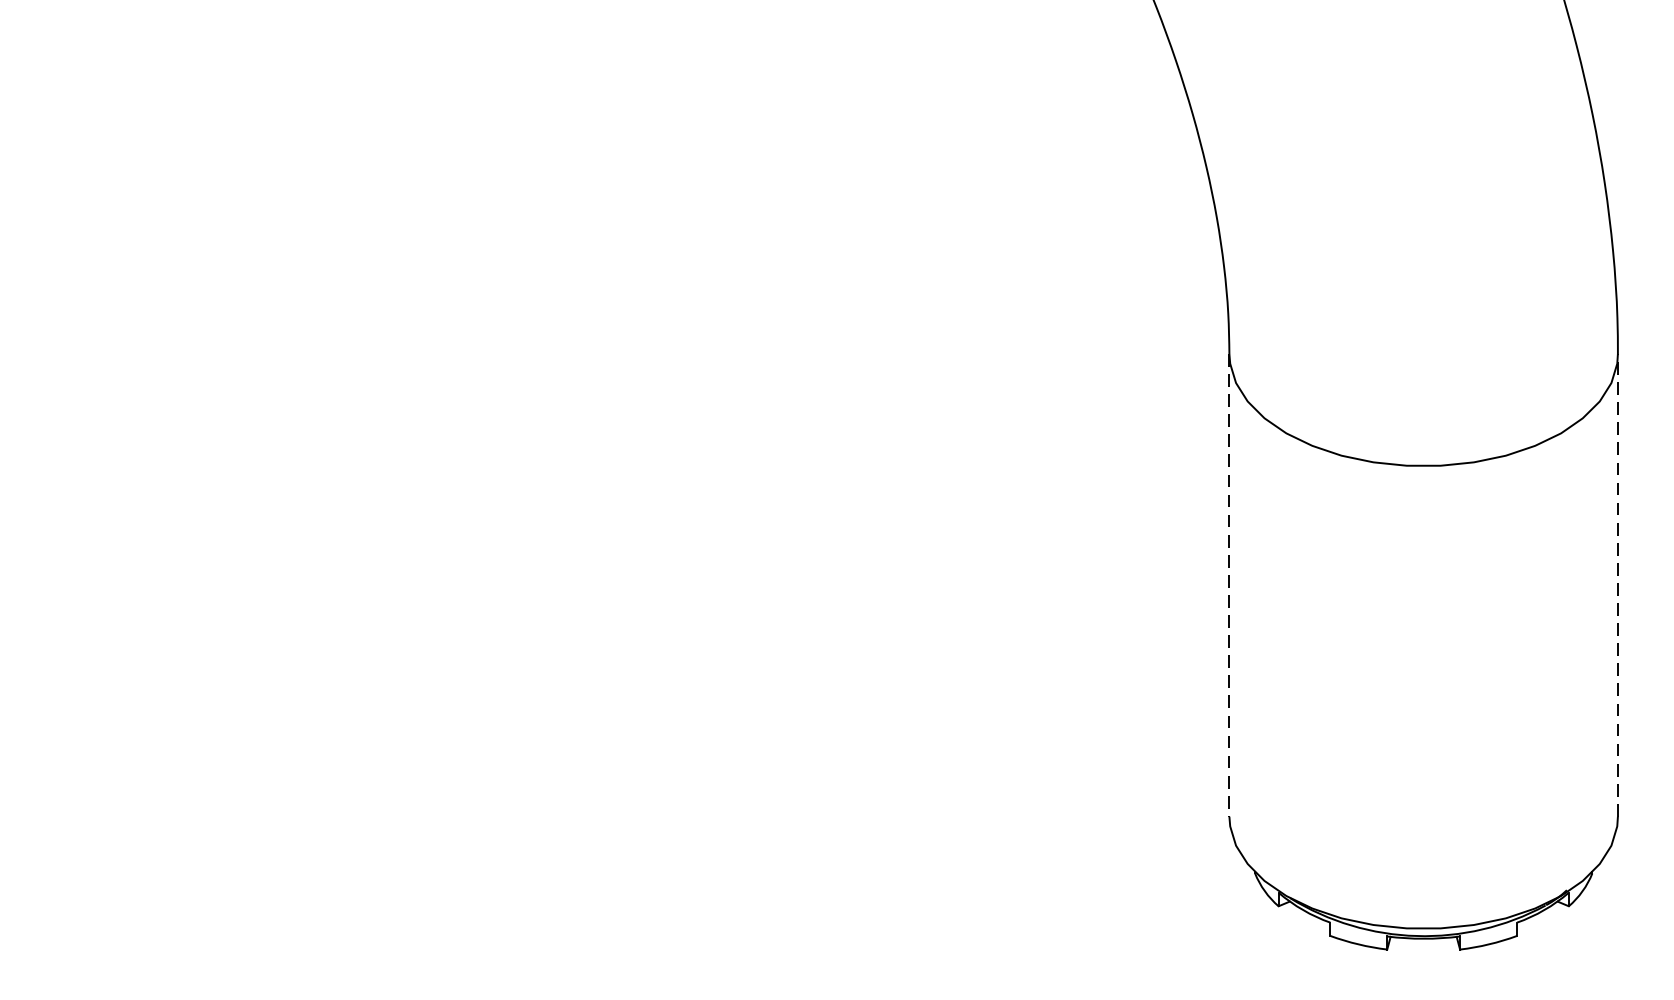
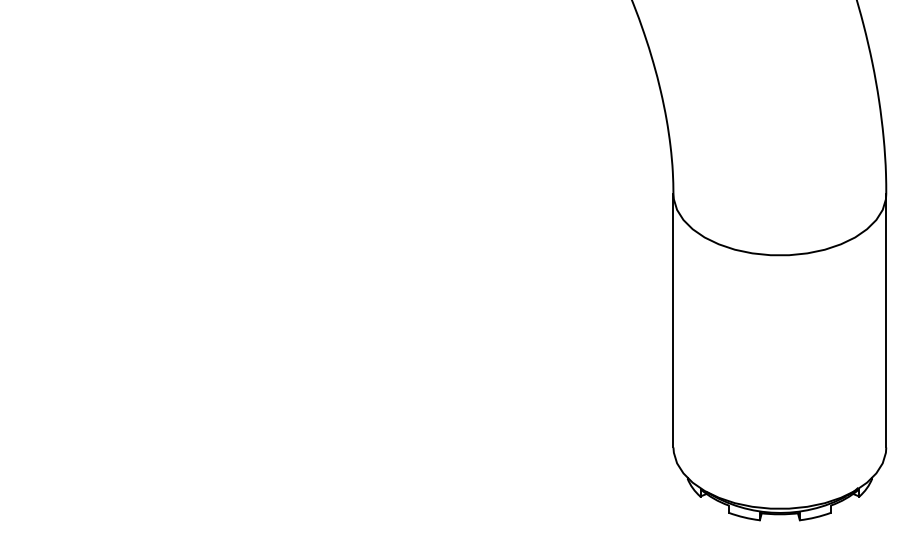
line: (1229, 584) -> (673, 320), dashed -> solid
line: (1618, 584) -> (886, 320), dashed -> solid

